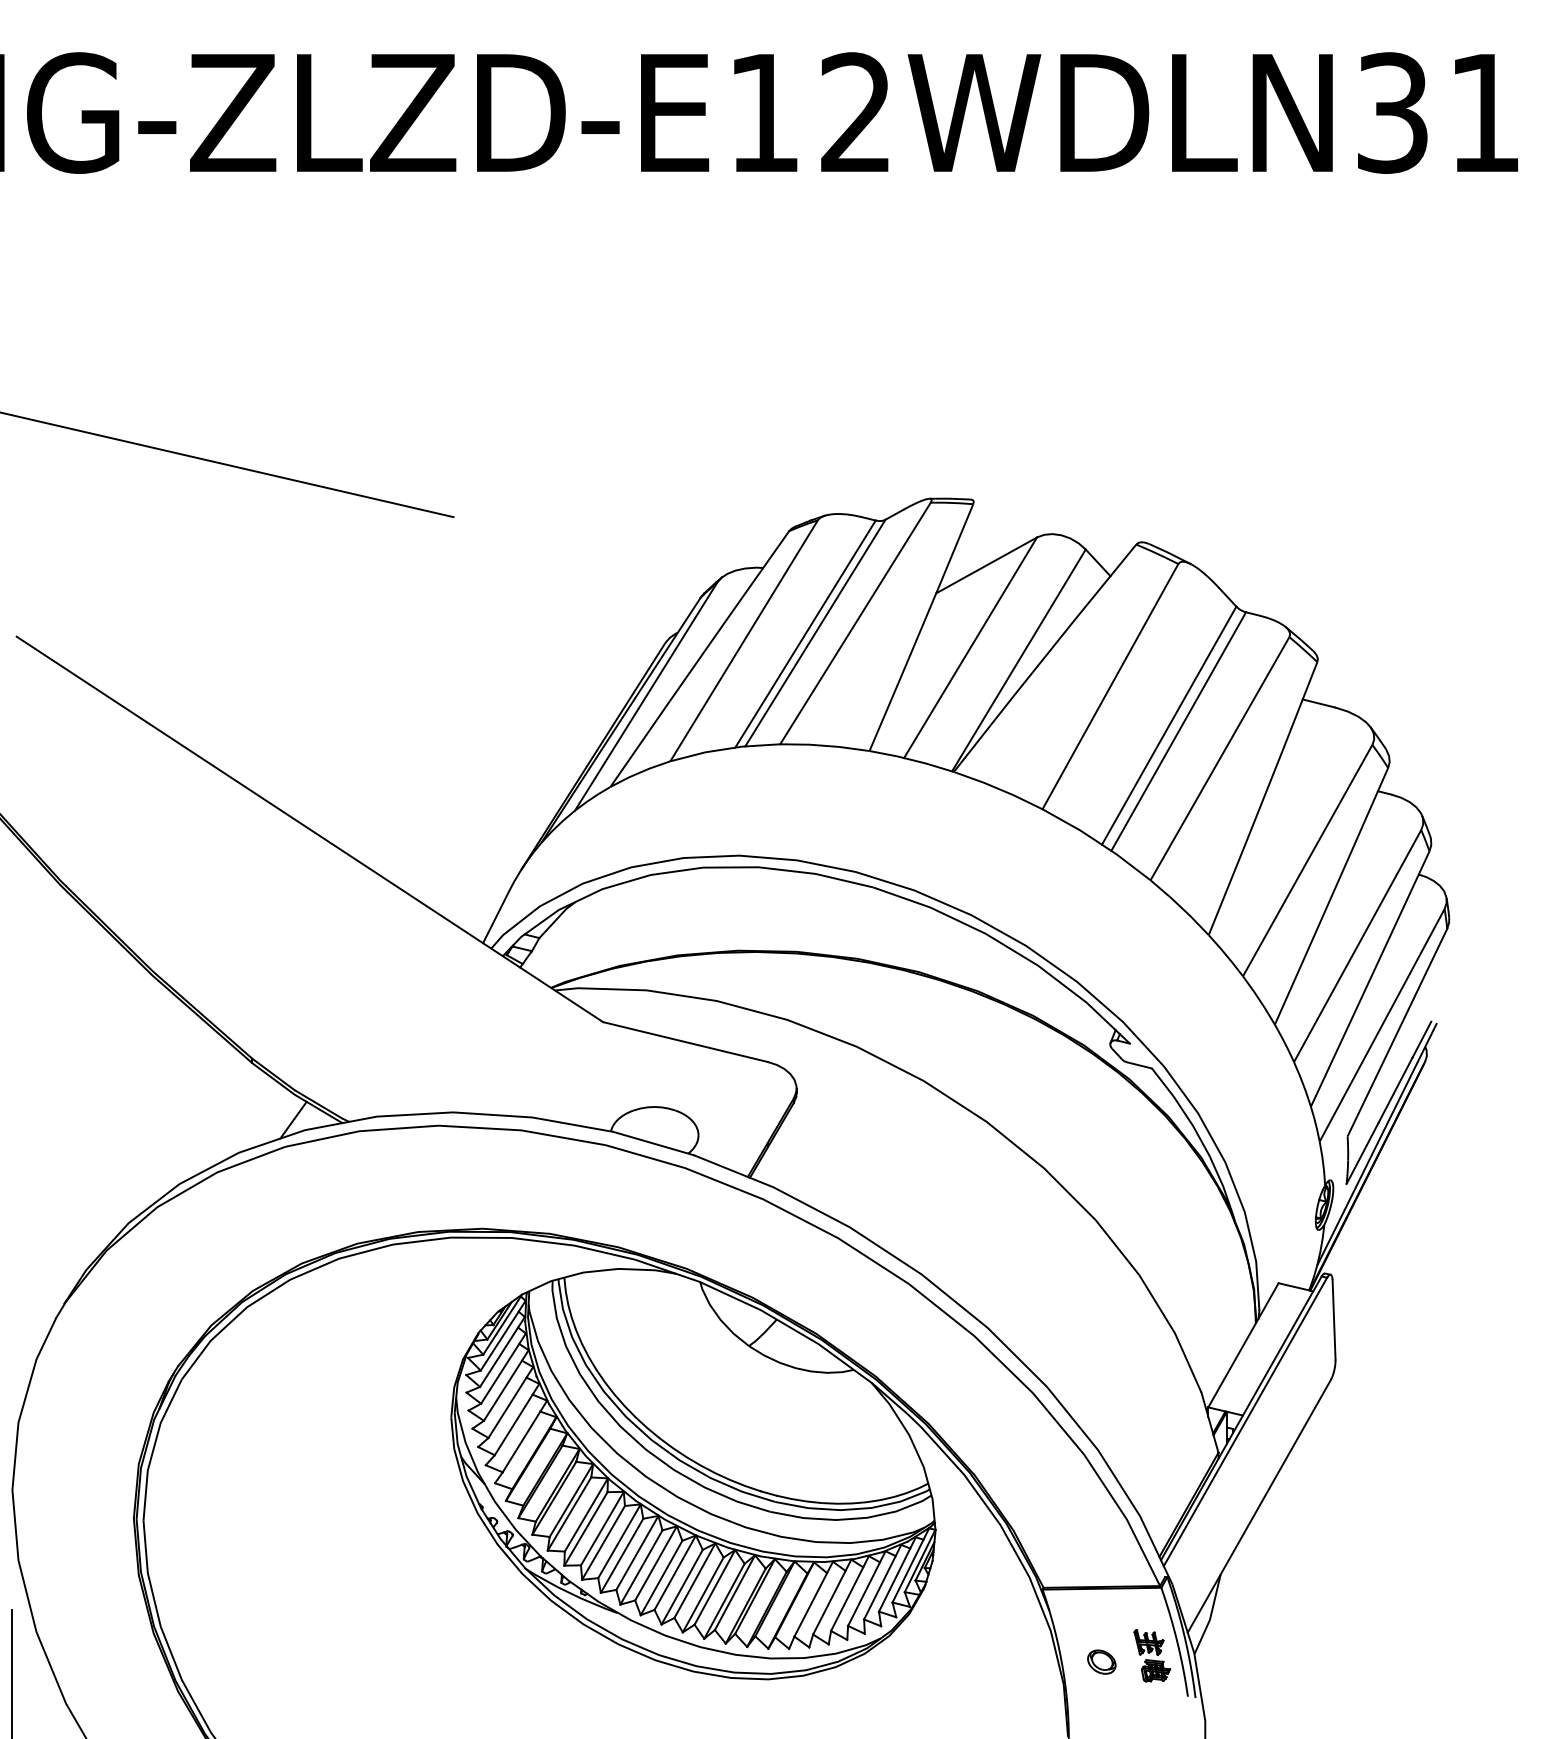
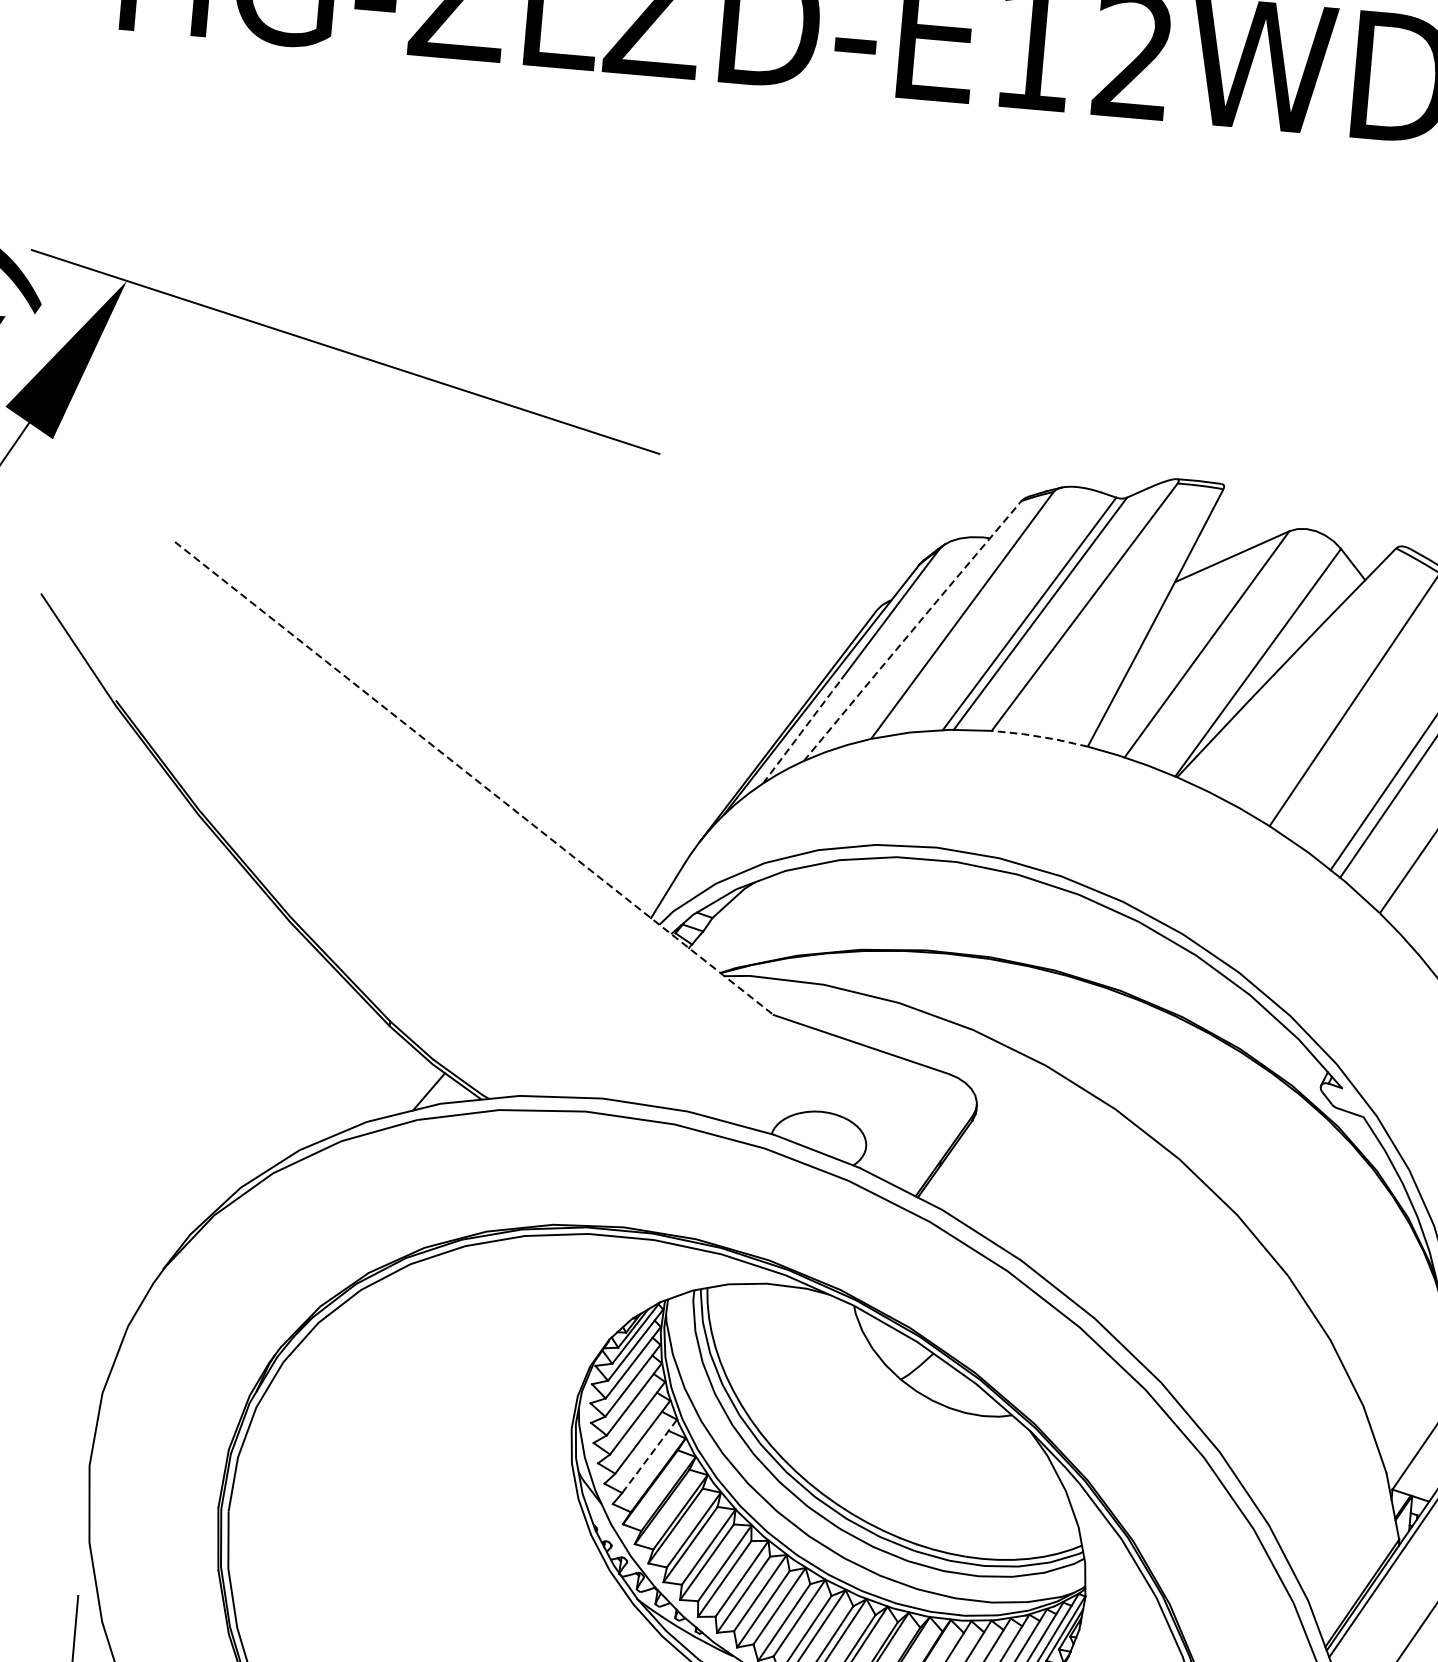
line: (699, 658) -> (912, 630), solid -> dashed
line: (824, 745) -> (1039, 736), solid -> dashed
line: (606, 759) -> (802, 730), solid -> dashed
line: (309, 829) -> (473, 778), solid -> dashed
line: (525, 1436) -> (650, 1456), solid -> dashed

